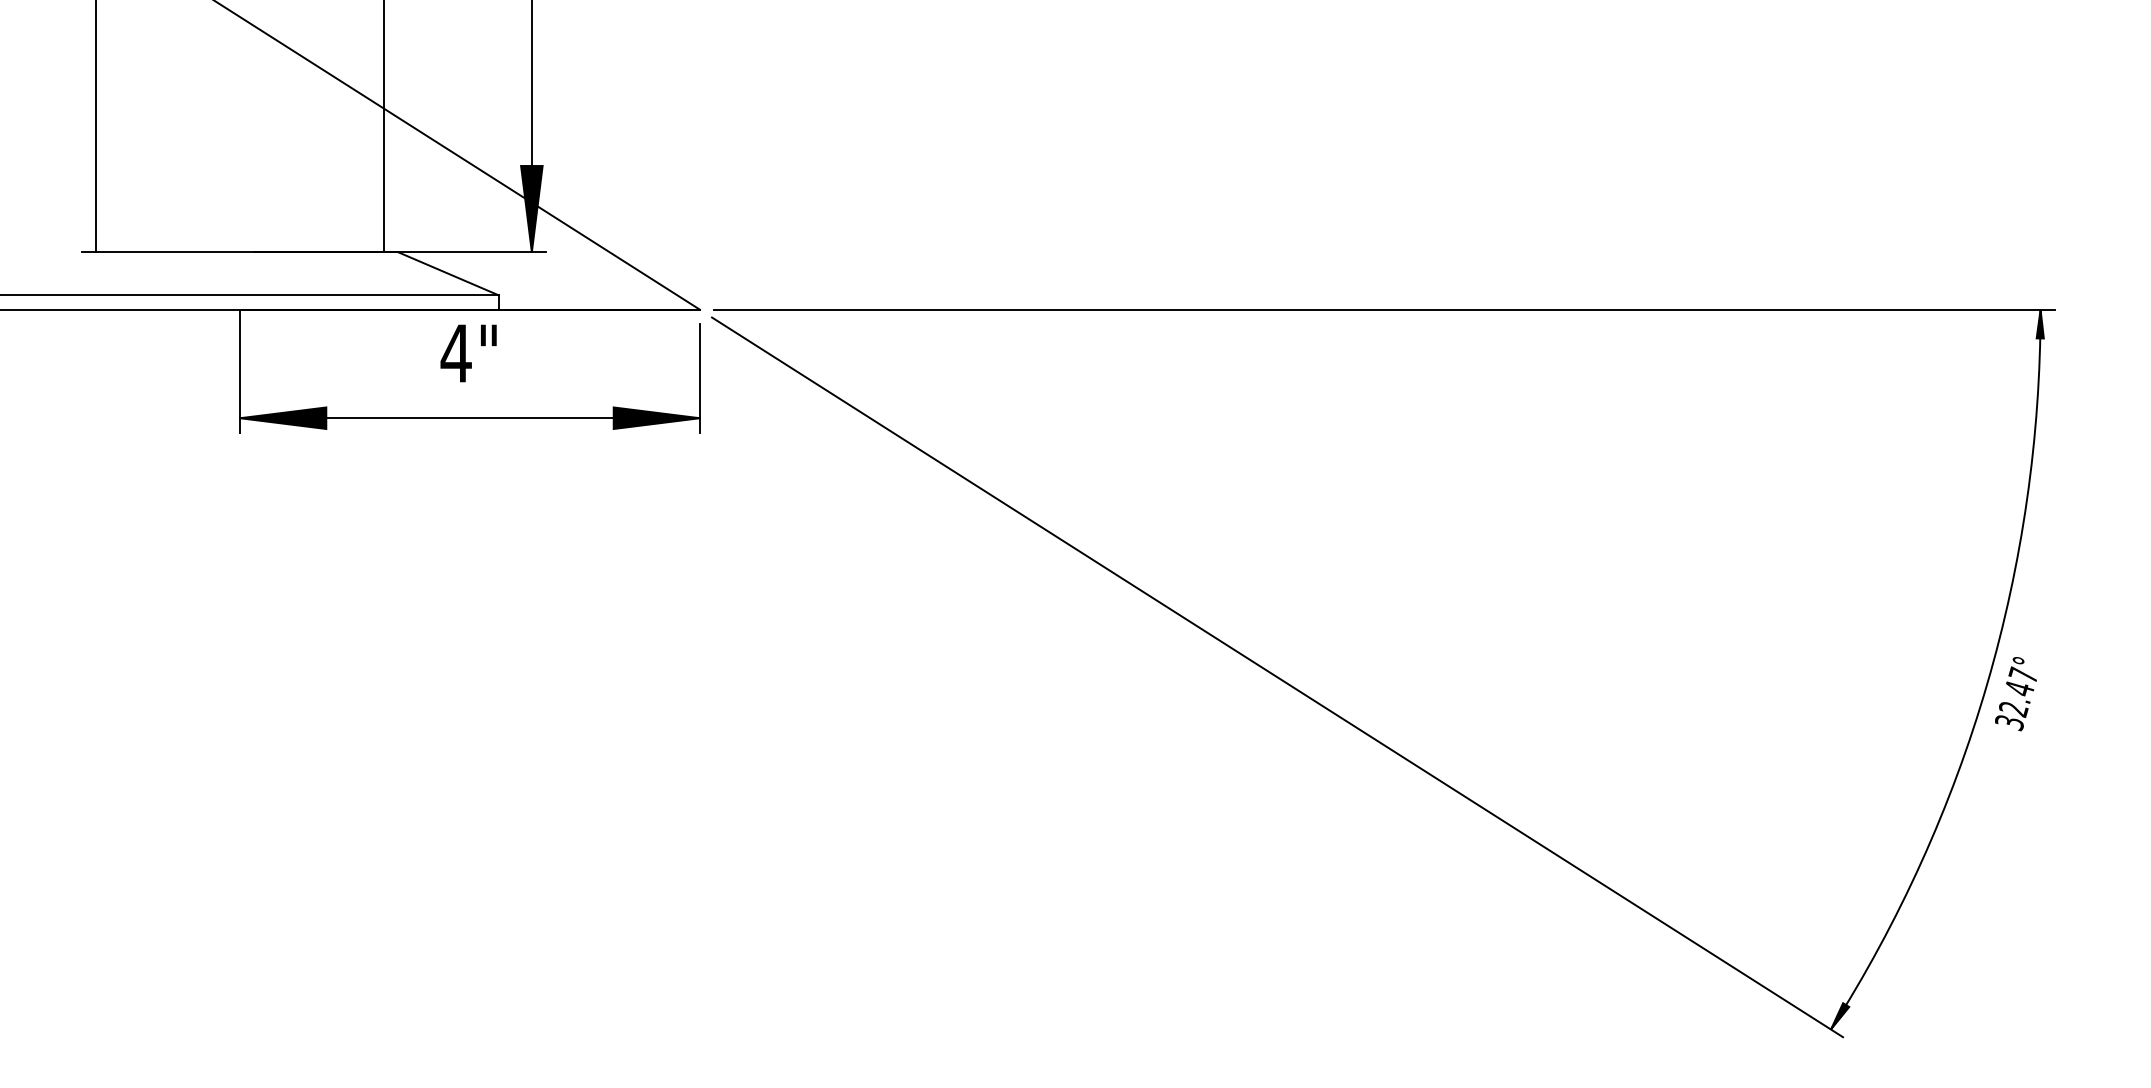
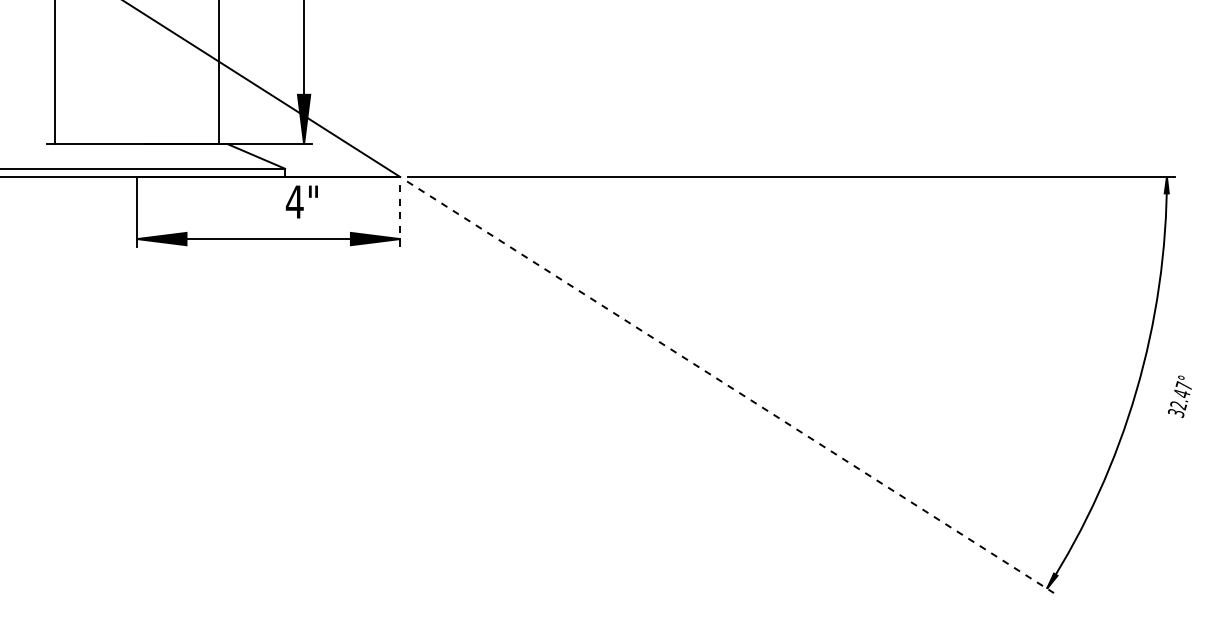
text: (467, 352) -> (301, 201), moved
line: (700, 378) -> (400, 216), solid -> dashed
line: (1277, 677) -> (730, 387), solid -> dashed
text: (2015, 693) -> (1179, 396), moved

